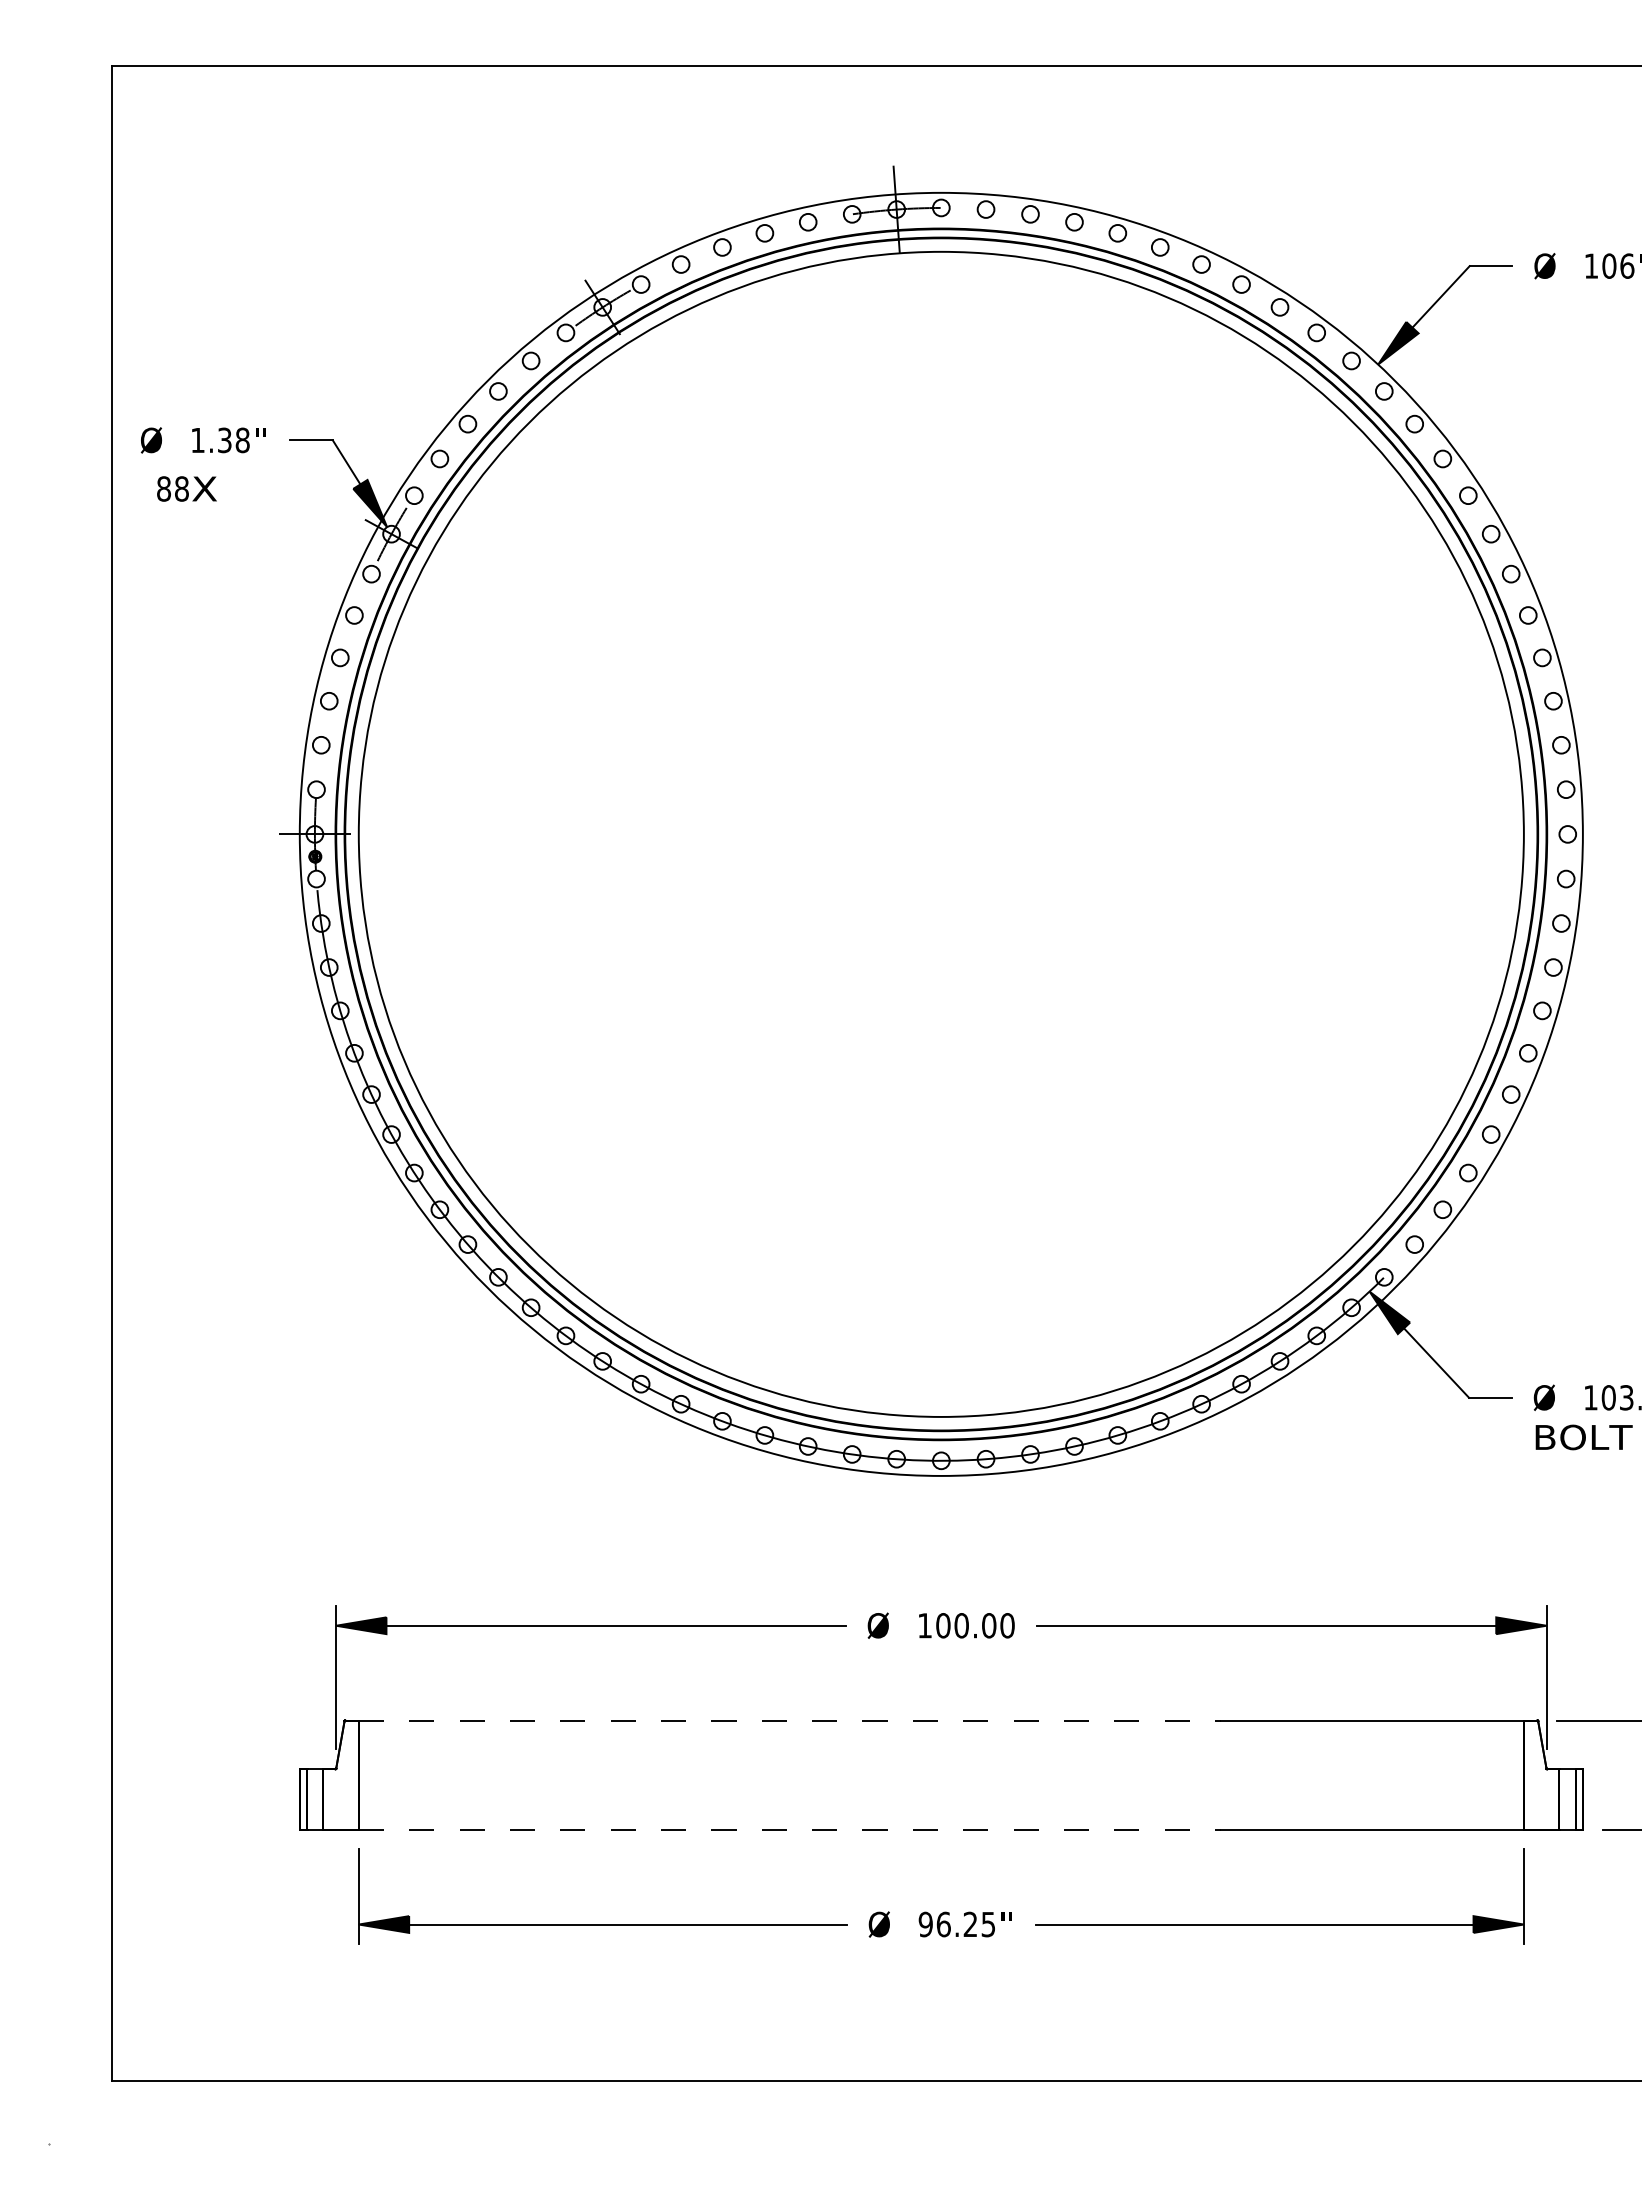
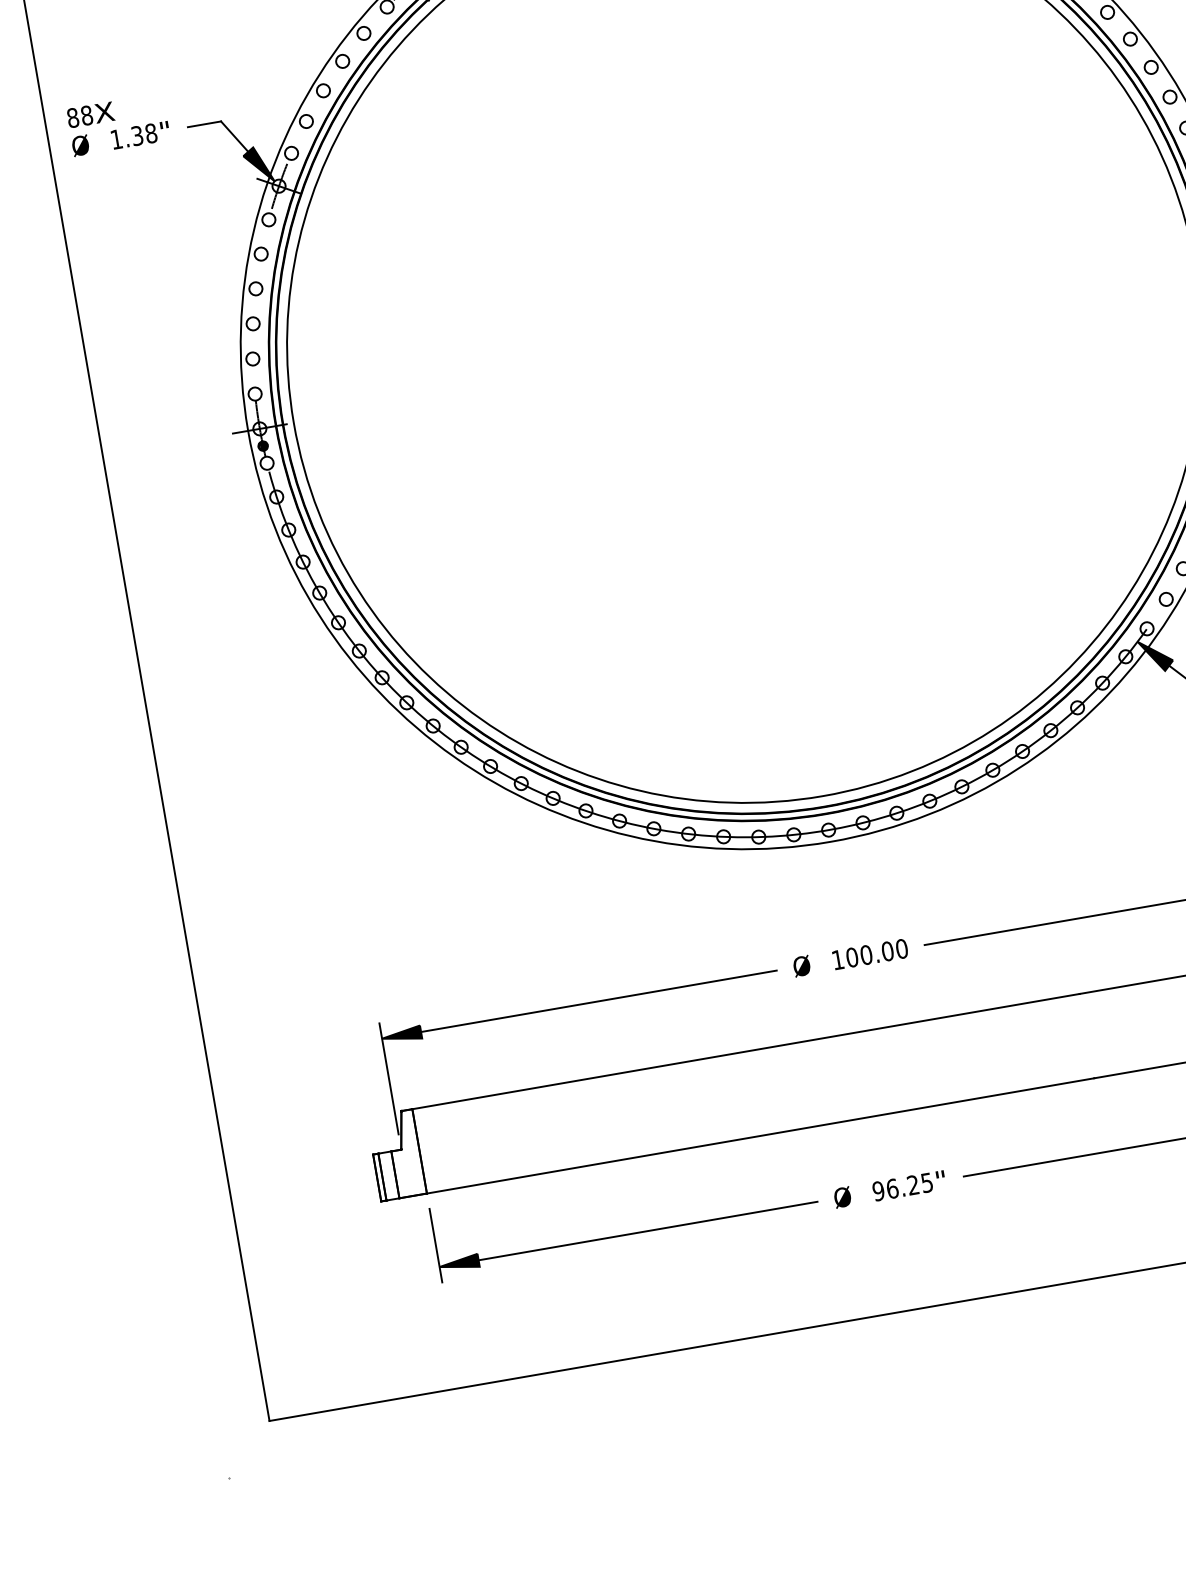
text: (186, 488) -> (90, 114), moved
line: (789, 1720) -> (745, 1051), dashed -> solid
line: (789, 1829) -> (760, 1135), dashed -> solid

